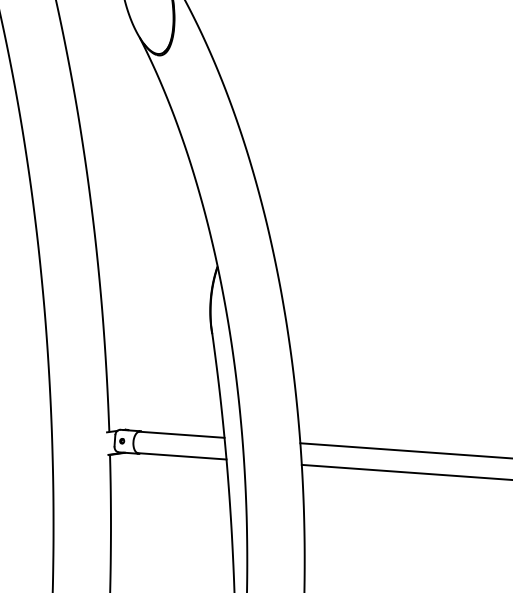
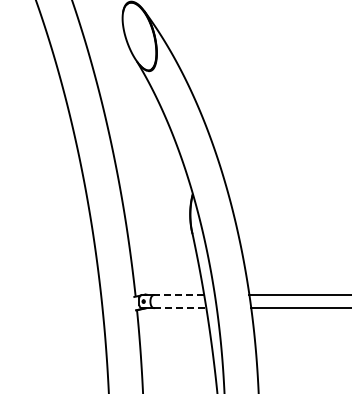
line: (181, 435) -> (178, 295), solid -> dashed
line: (183, 455) -> (180, 307), solid -> dashed

